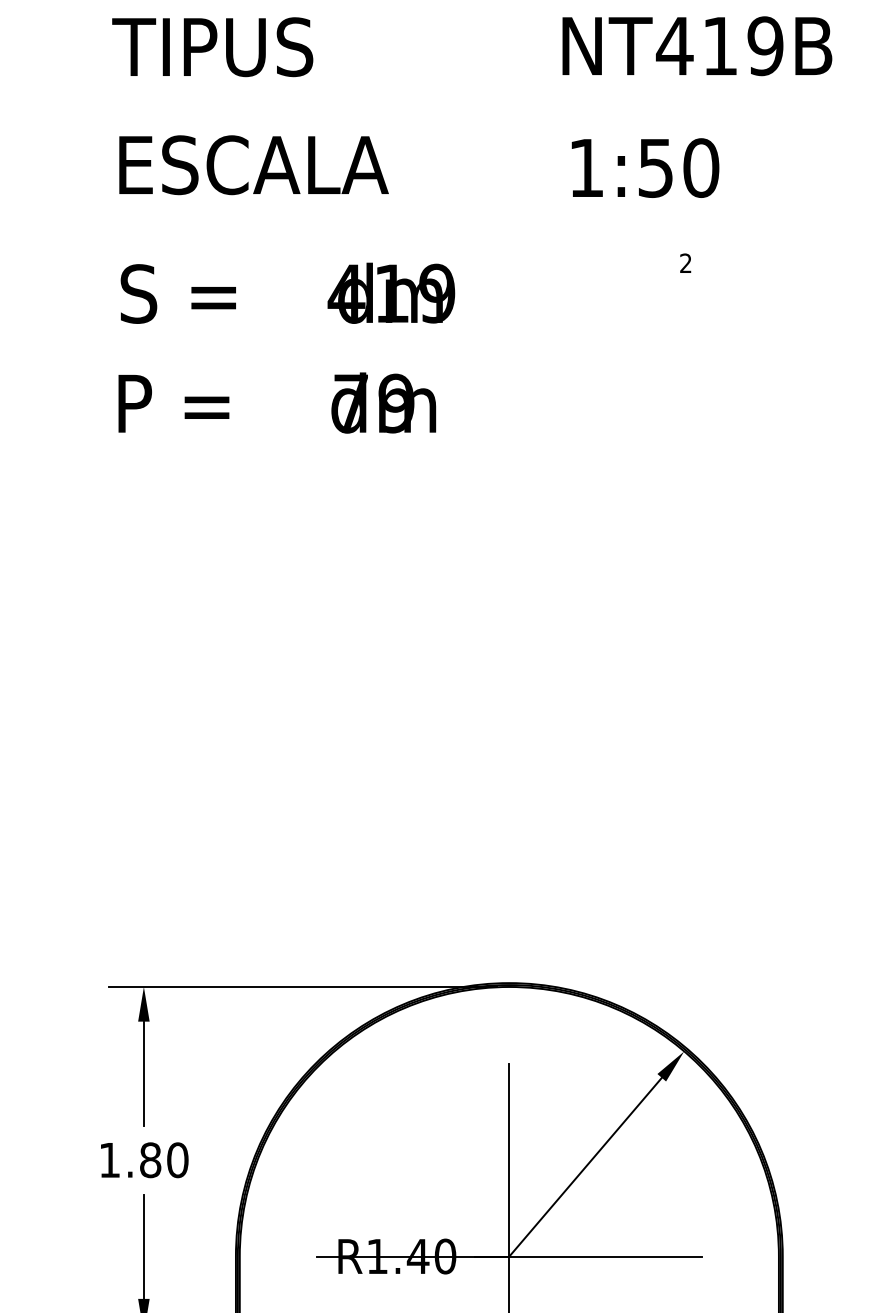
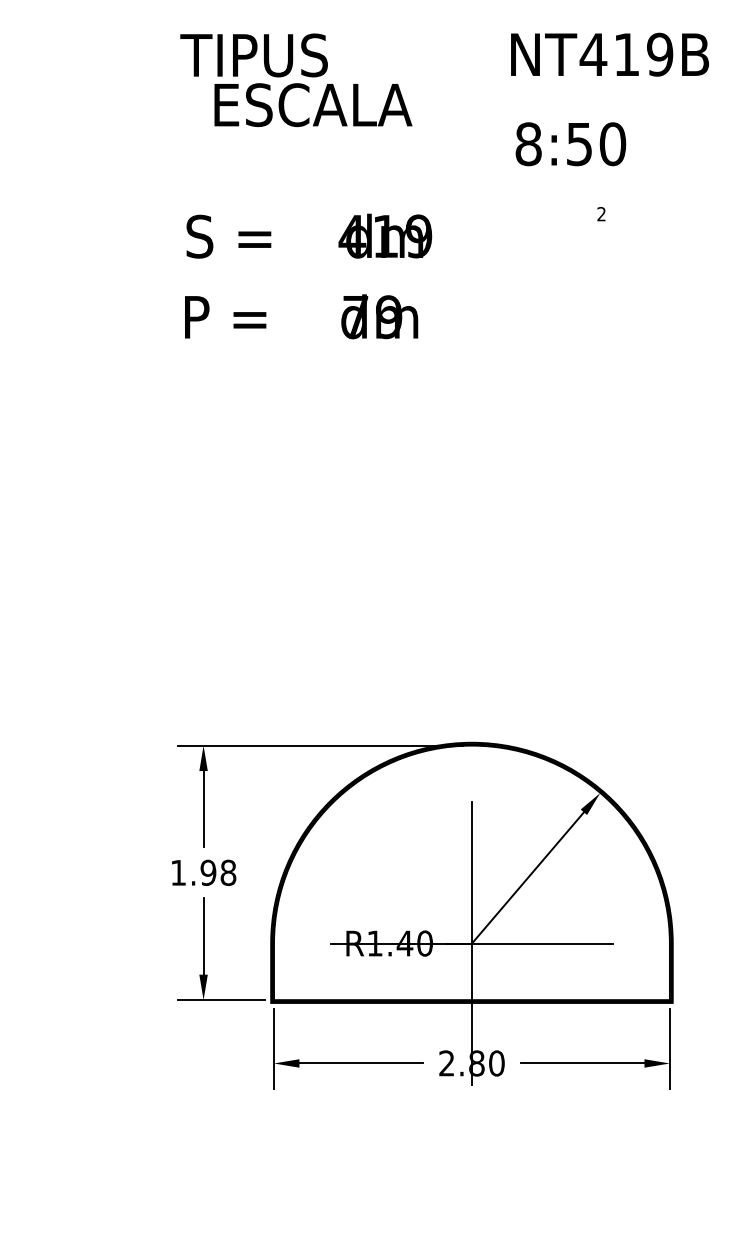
text: (254, 165) -> (313, 105), moved
text: (586, 168) -> (528, 144), 1:50 -> 8:50
text: (164, 1159) -> (218, 872), 1.80 -> 1.98

